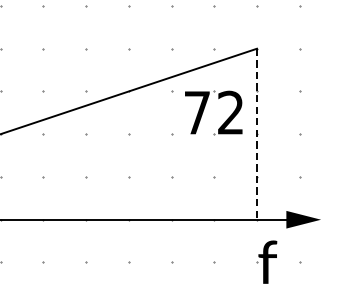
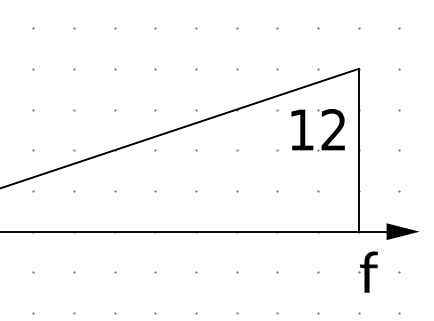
text: (196, 112) -> (301, 129), 72 -> 12
line: (256, 134) -> (358, 150), dashed -> solid

